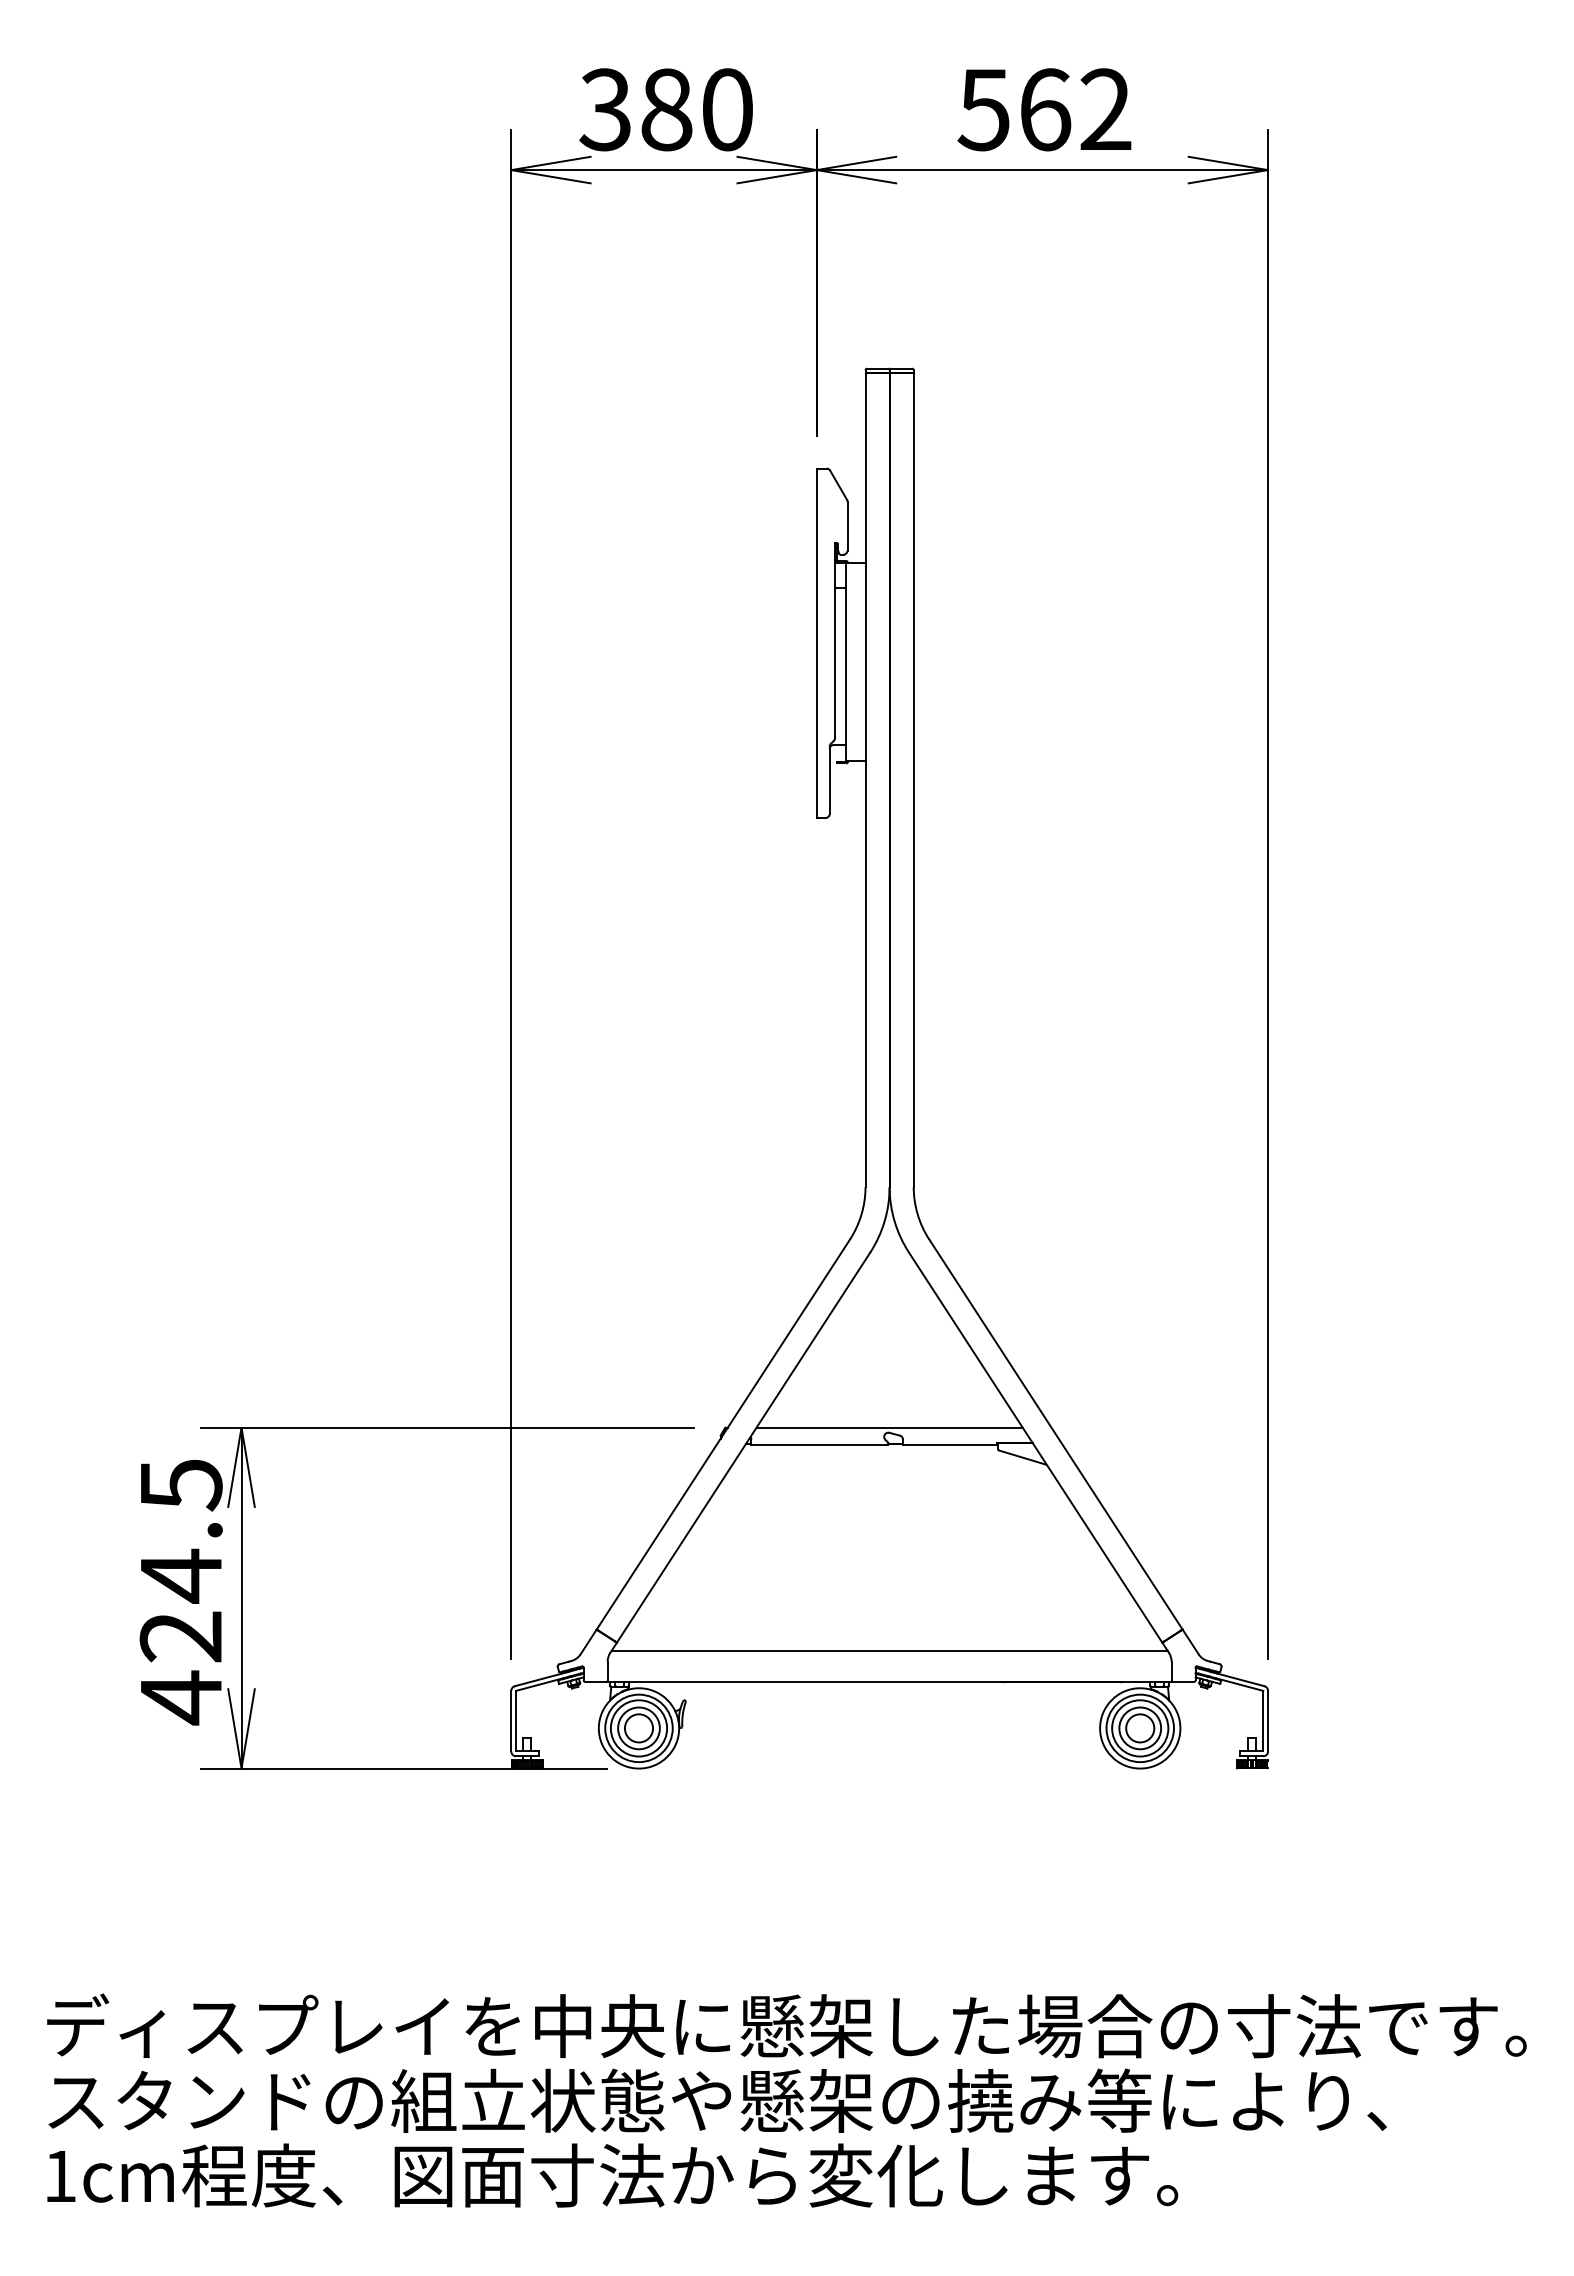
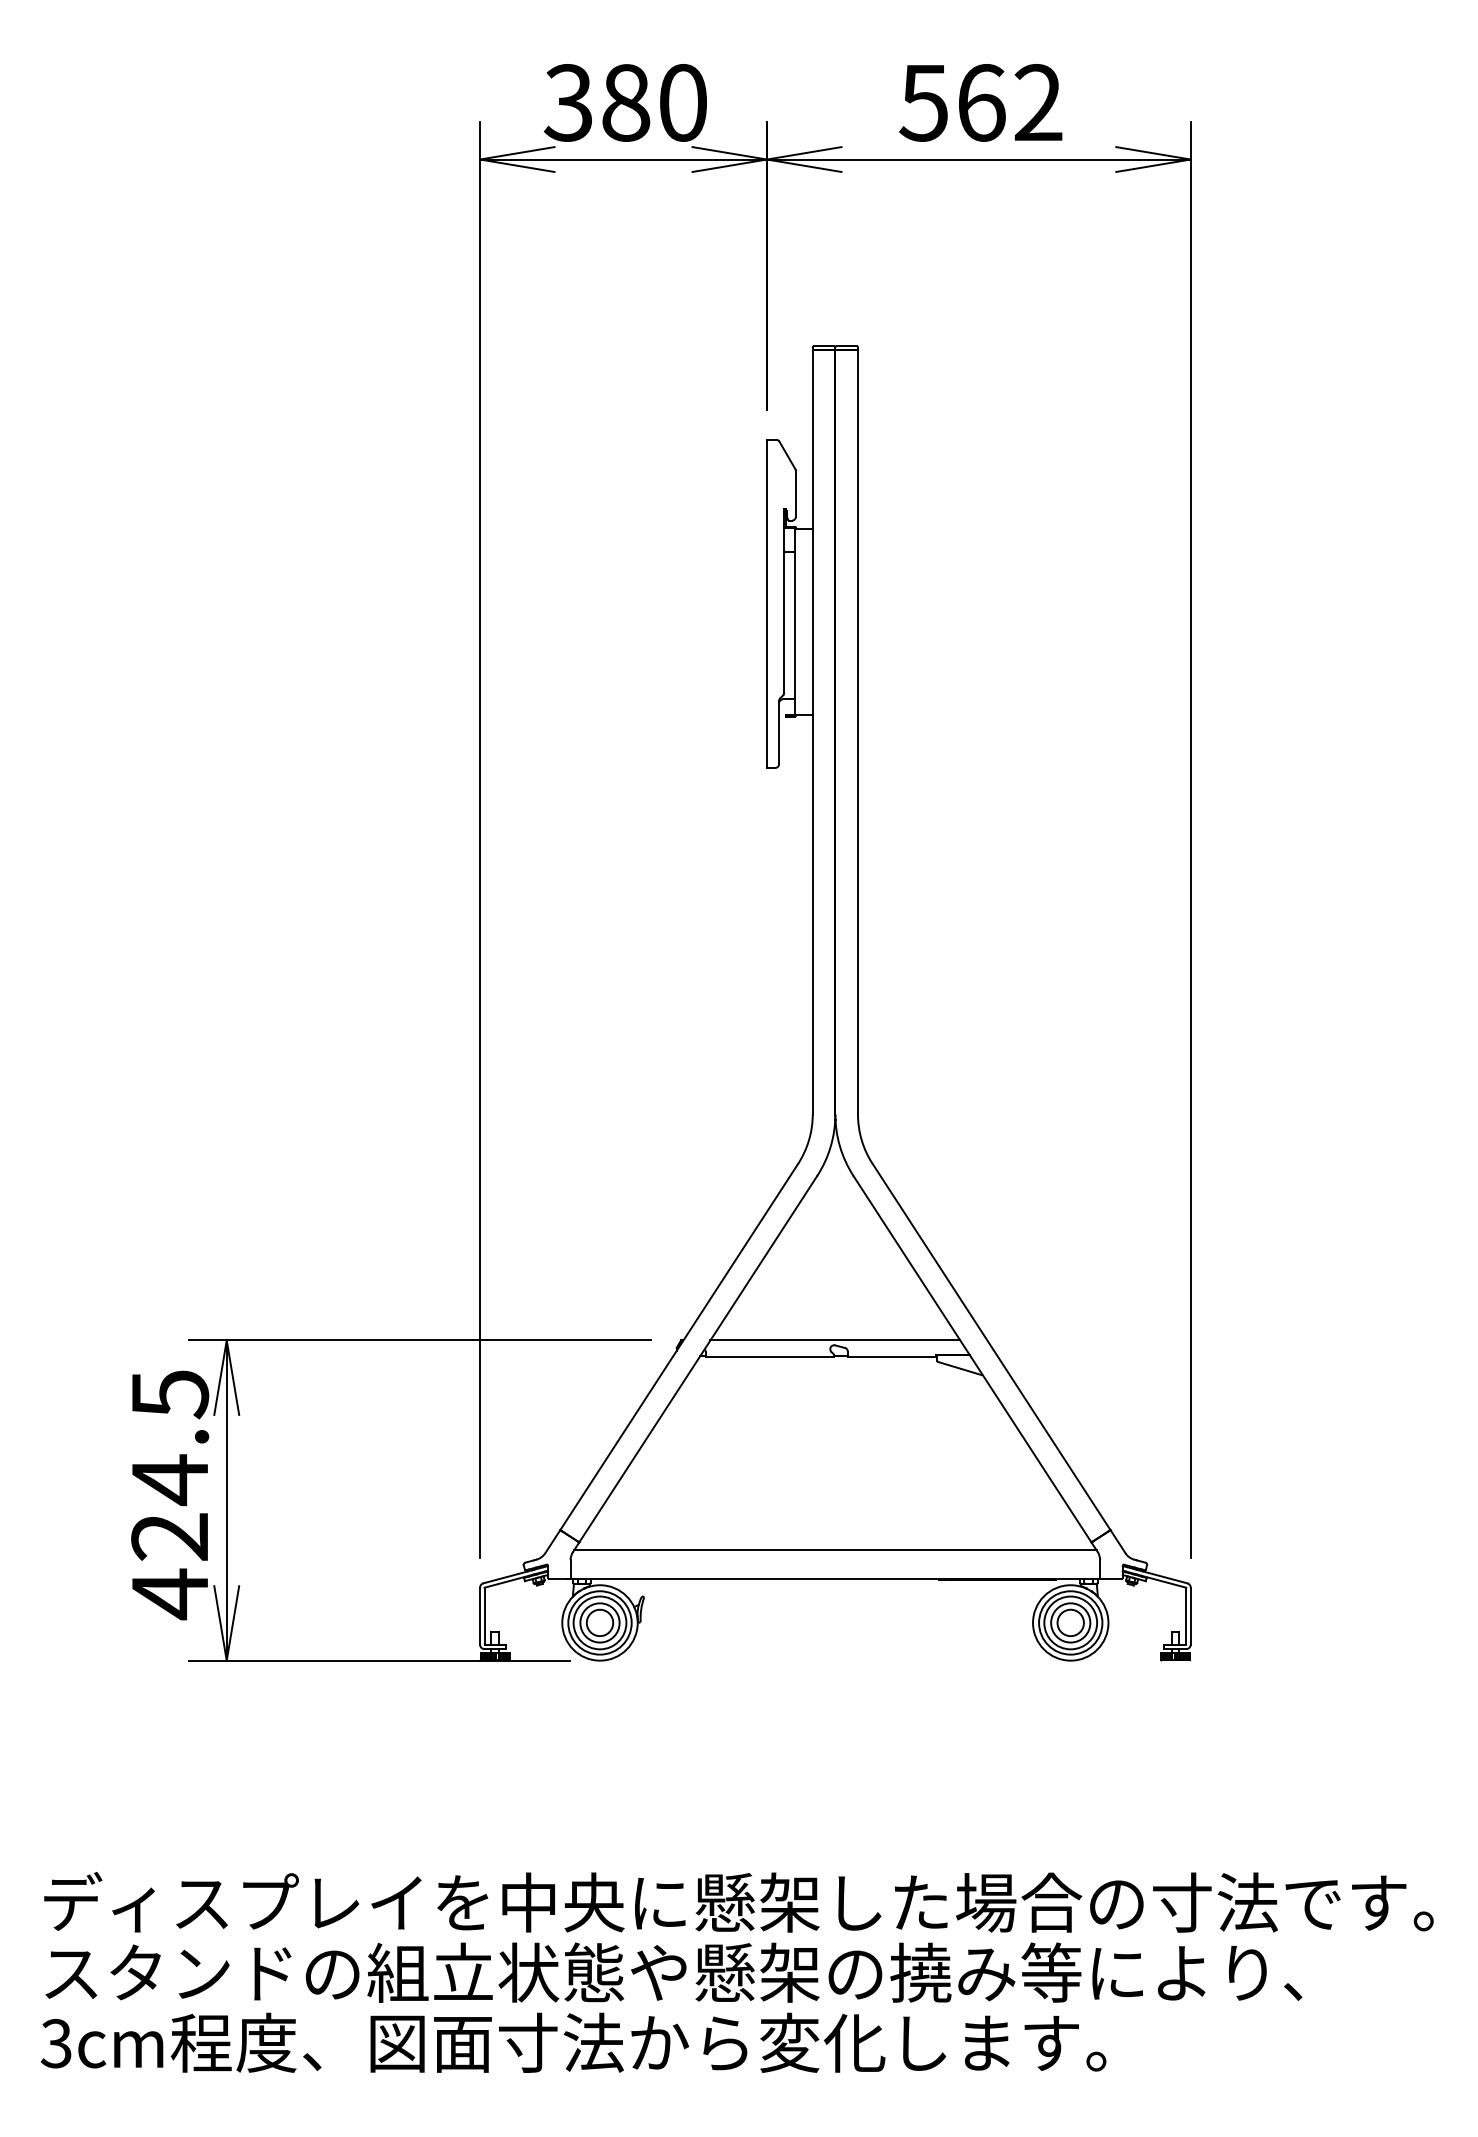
text: (59, 2176) -> (55, 2043), 1cm -> 3cm

